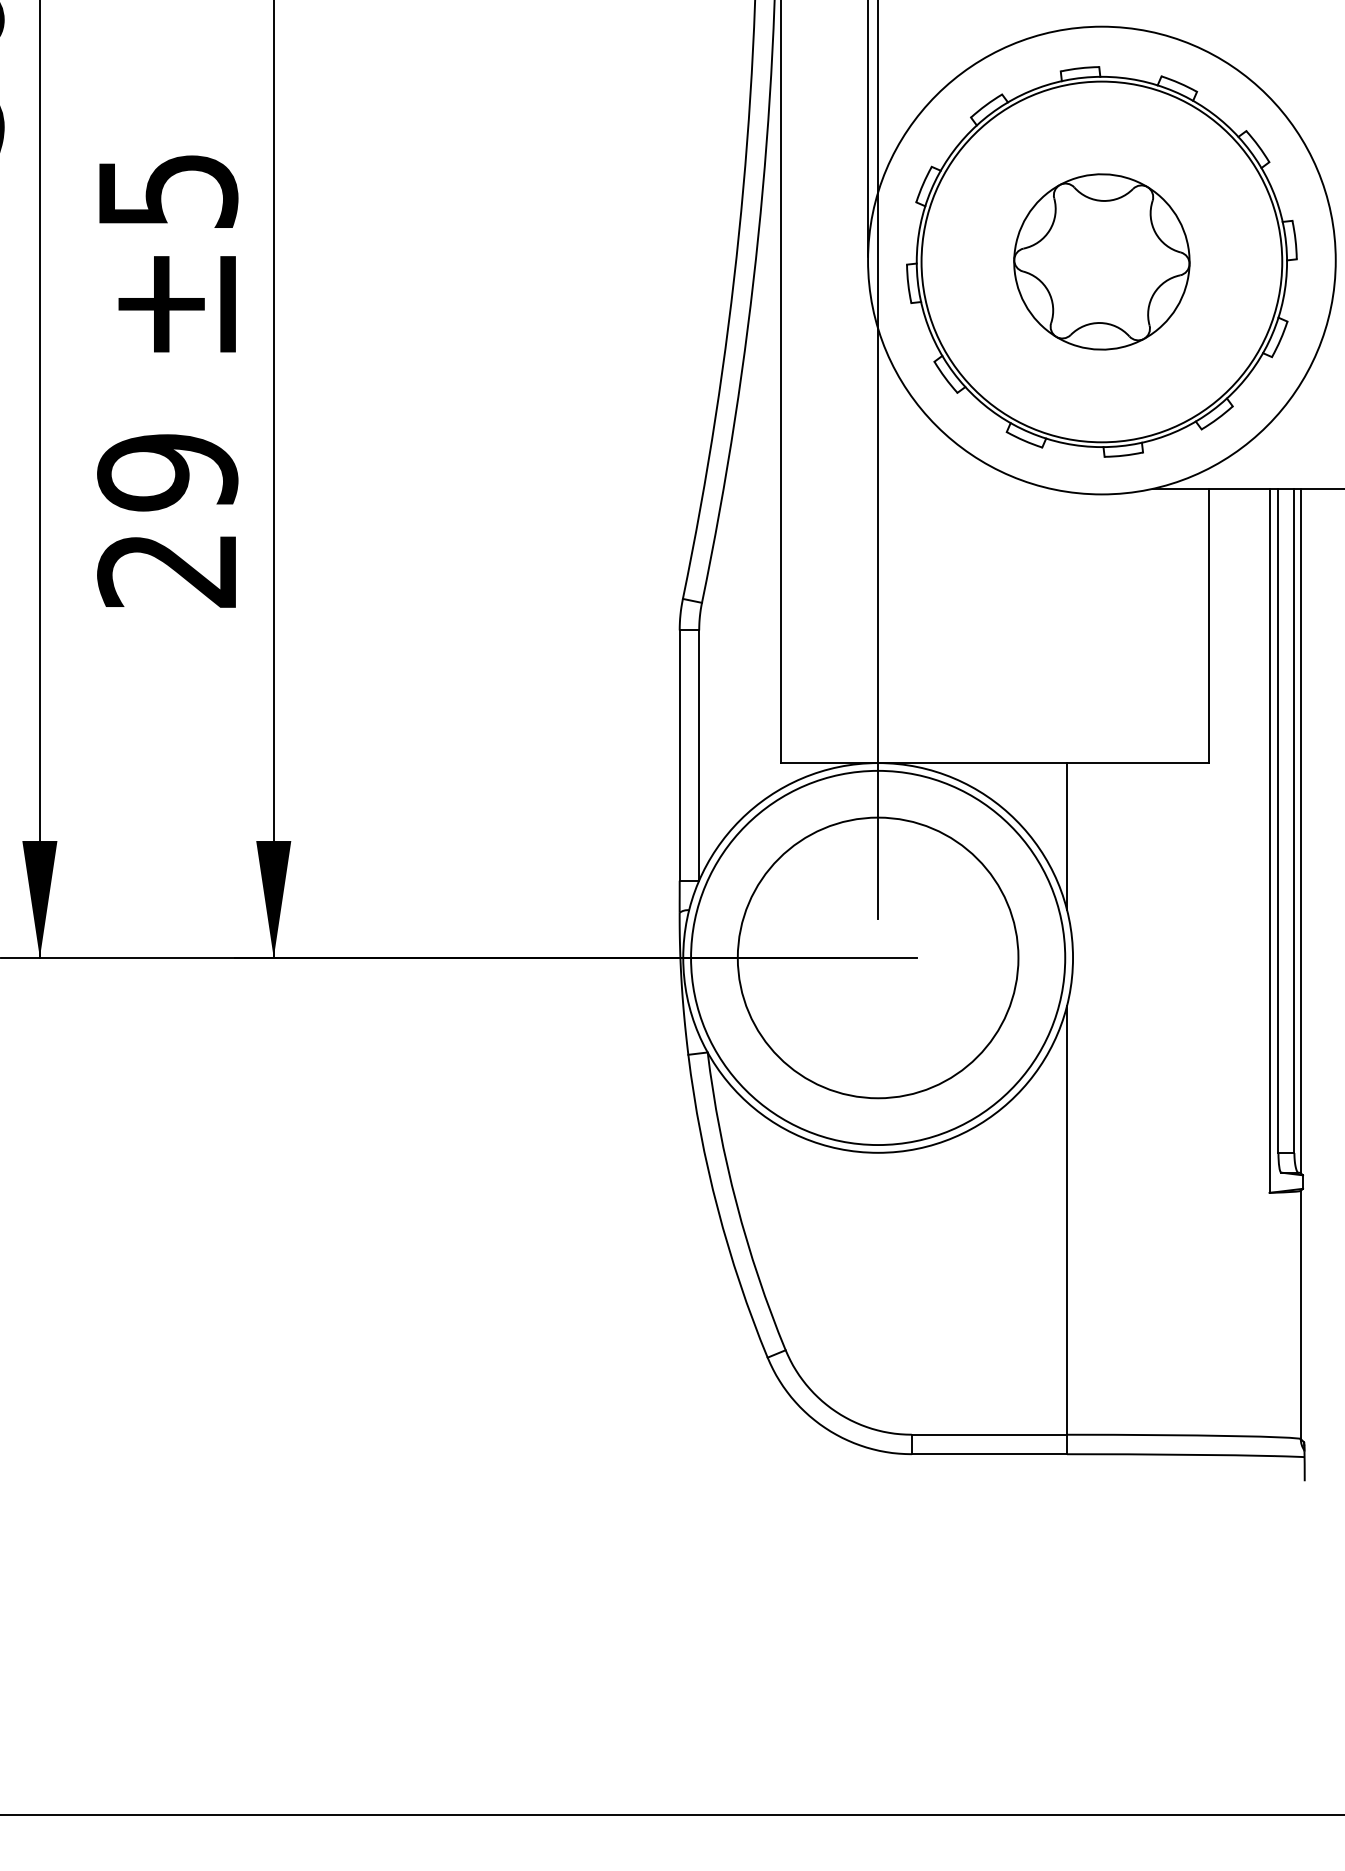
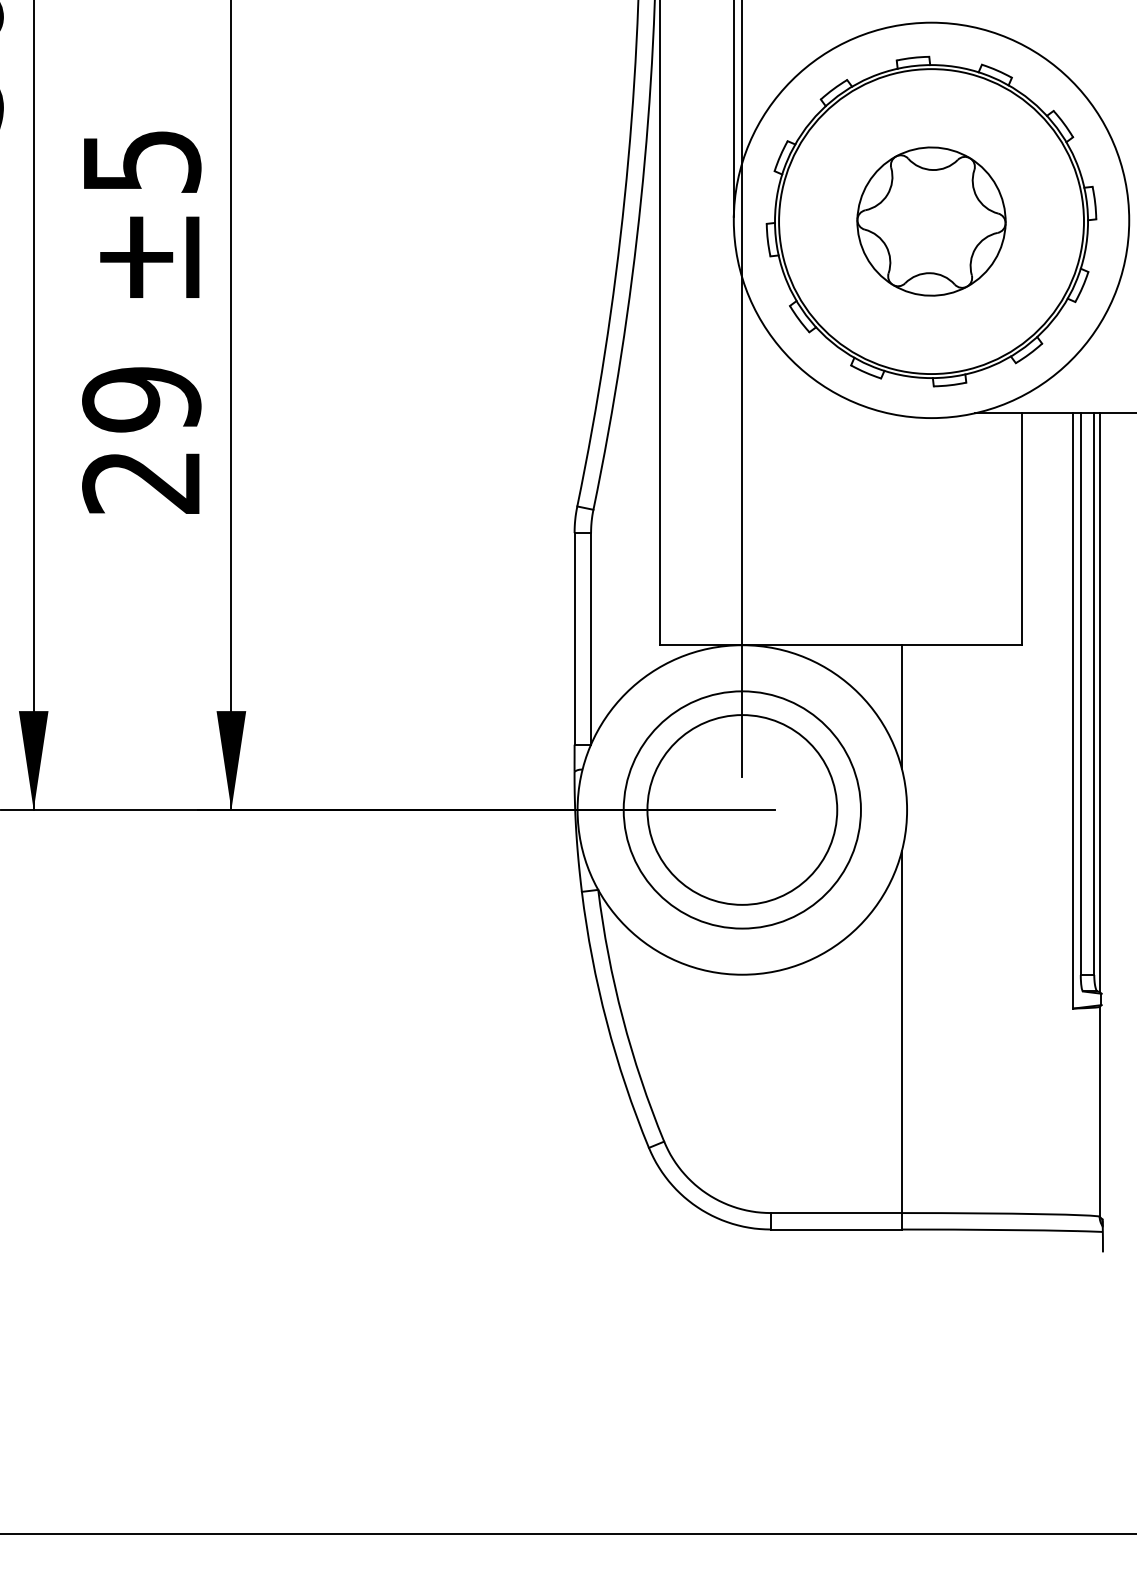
circle: (878, 957) -> (742, 809), size x0.6

